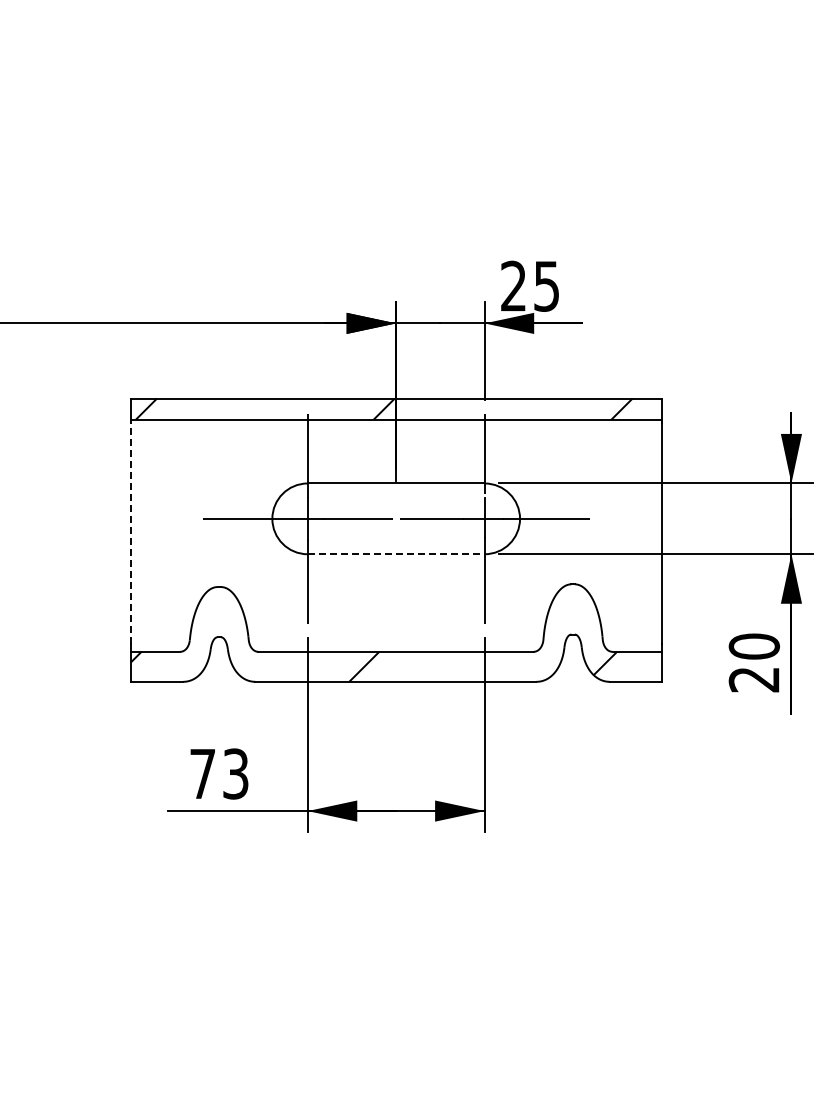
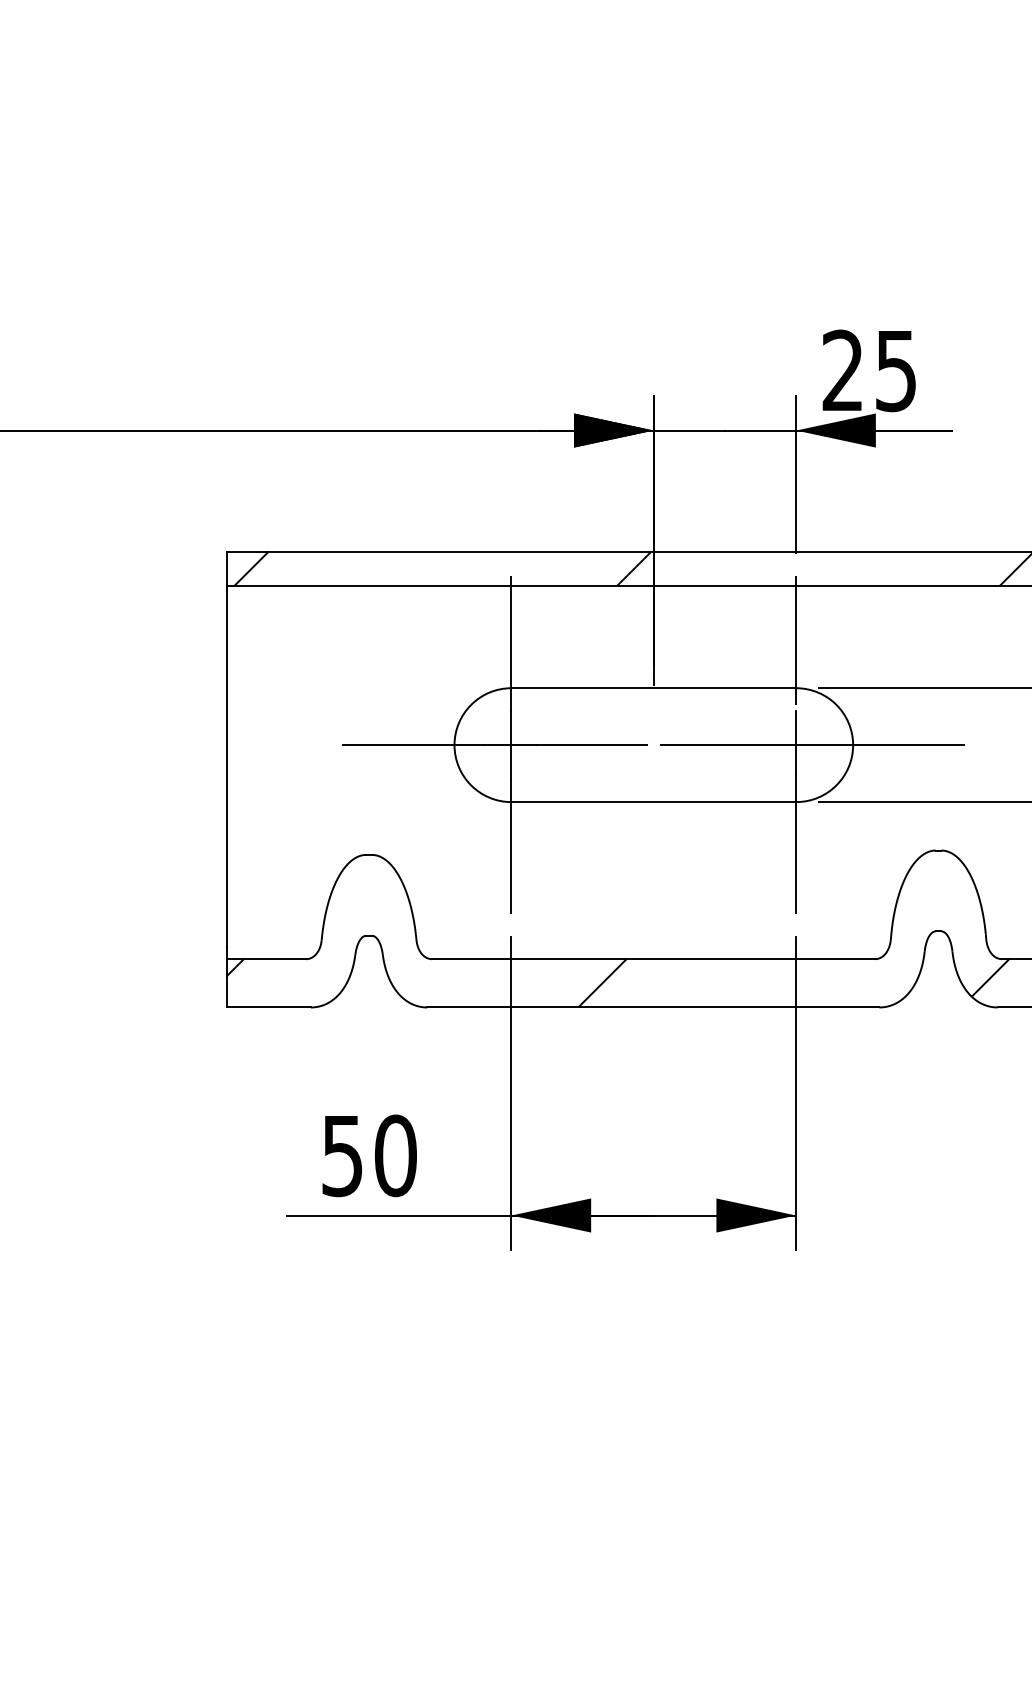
line: (130, 533) -> (226, 768), dashed -> solid
line: (396, 554) -> (654, 802), dashed -> solid
text: (219, 773) -> (369, 1155), 73 -> 50

